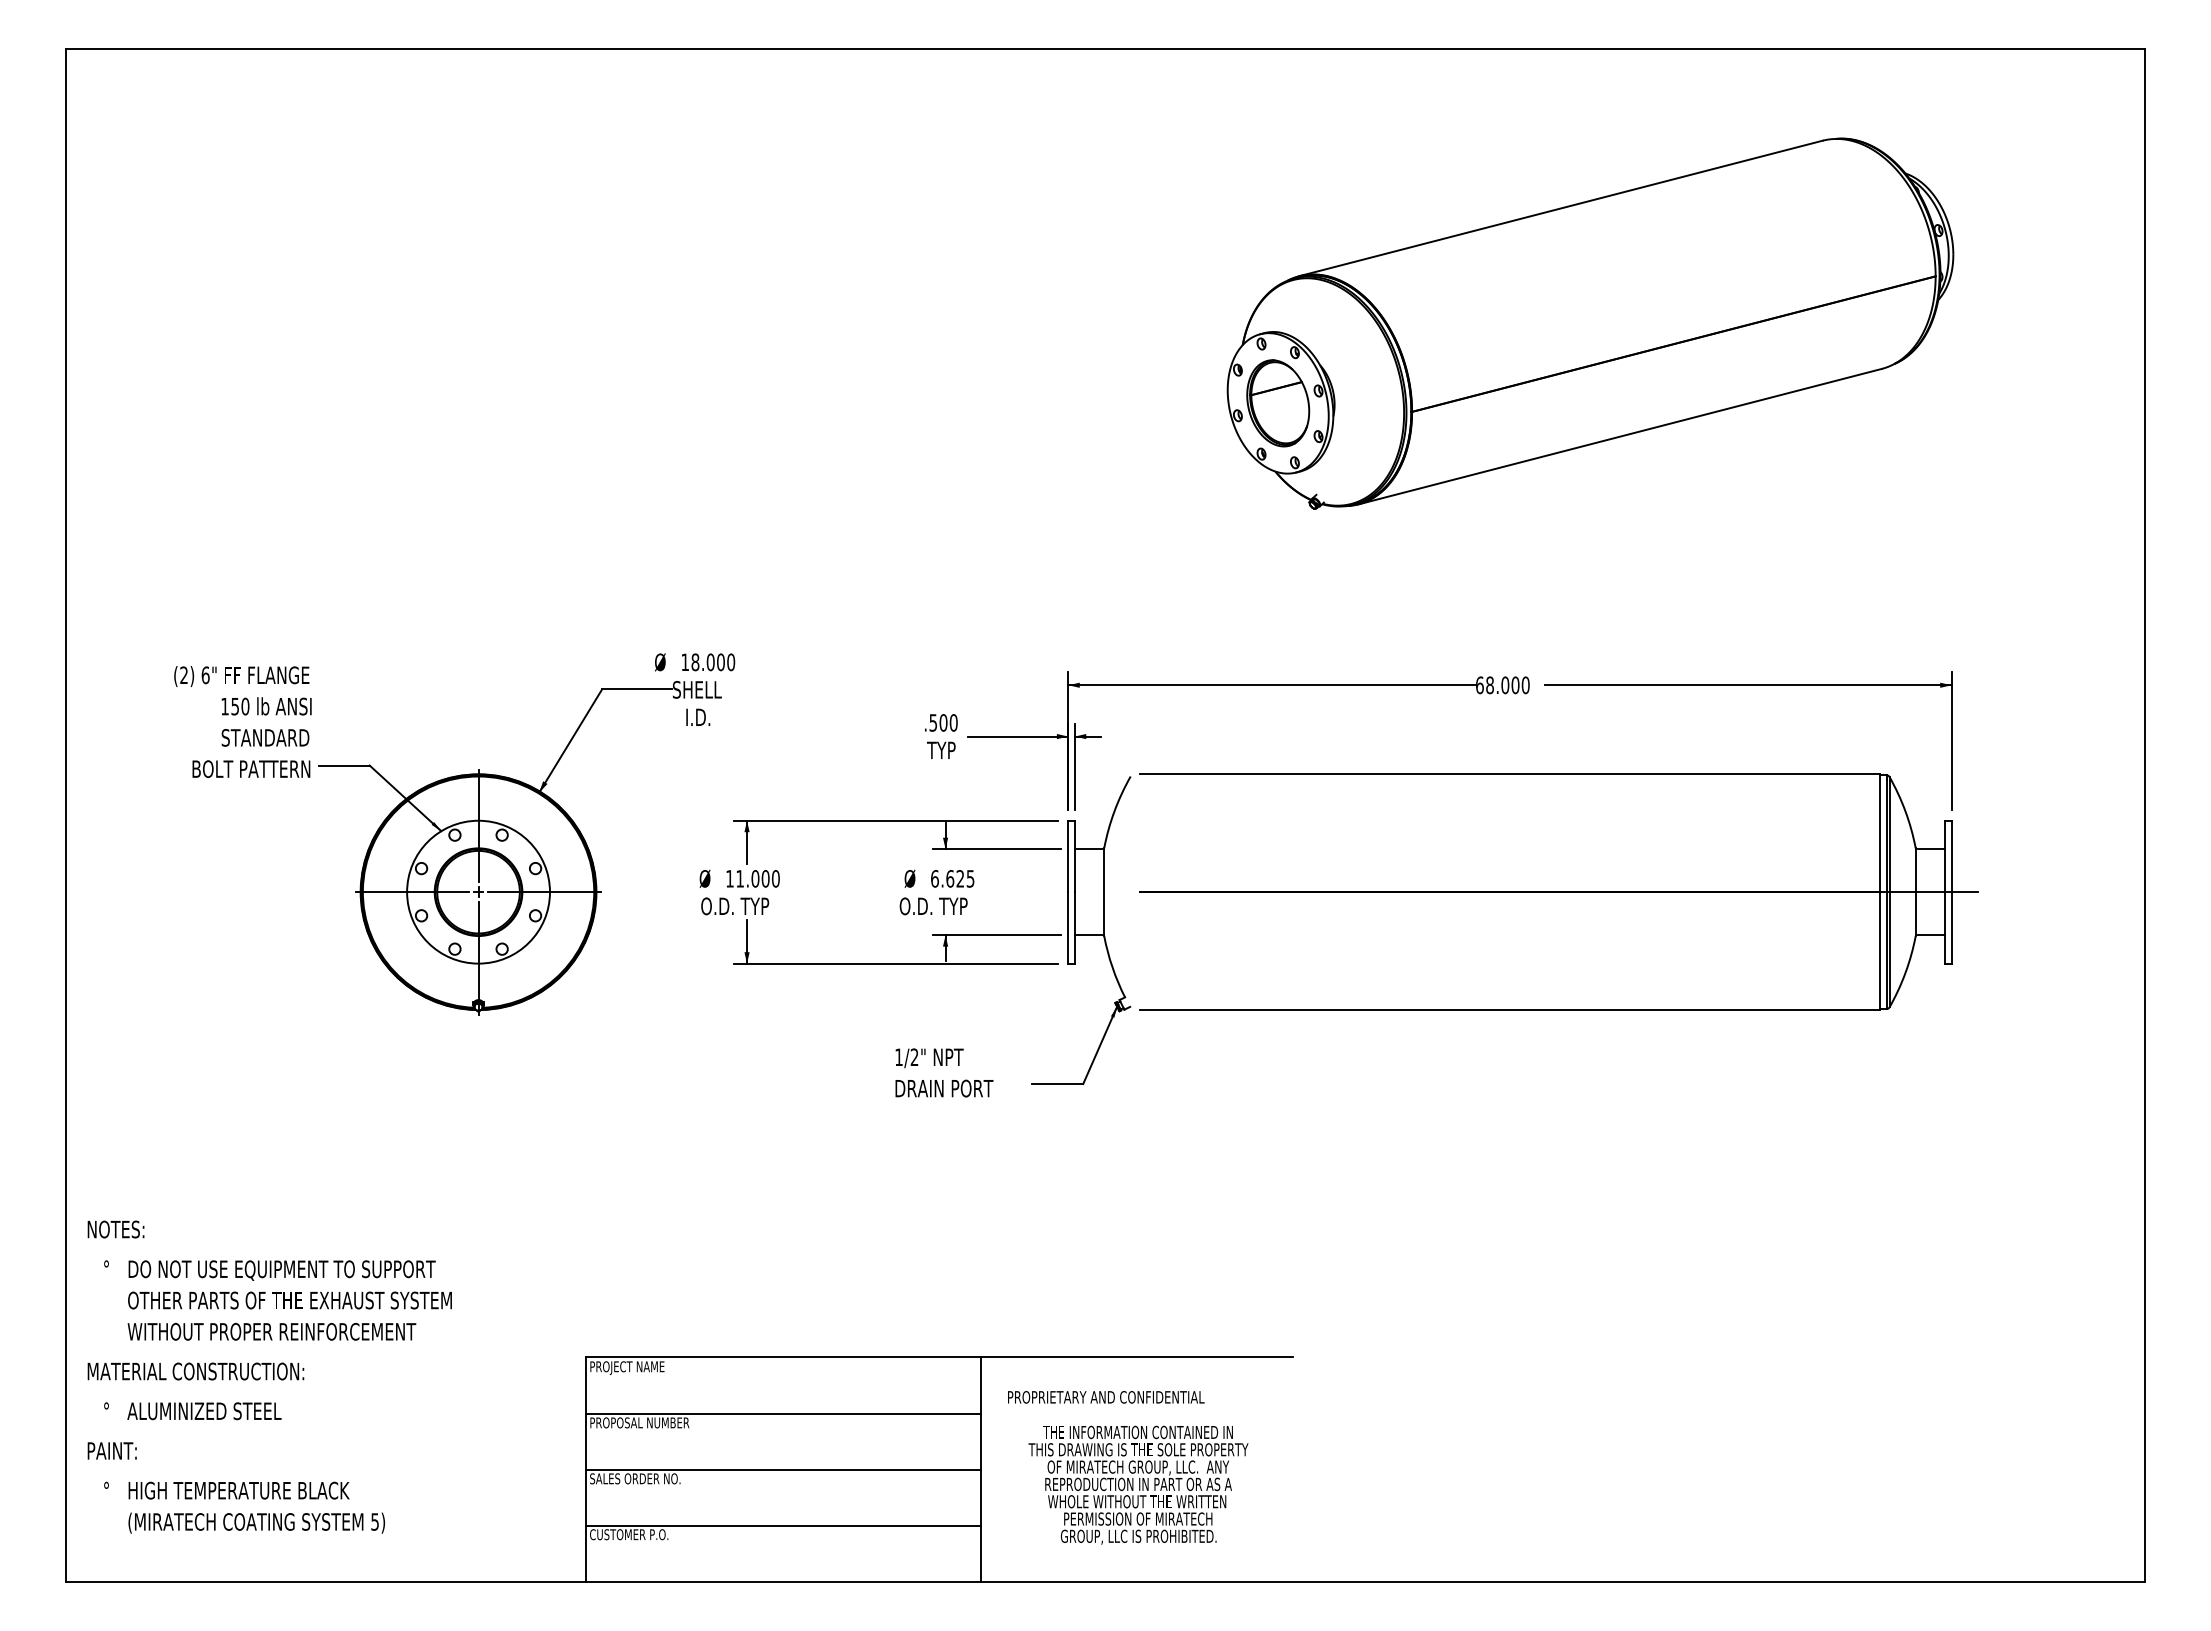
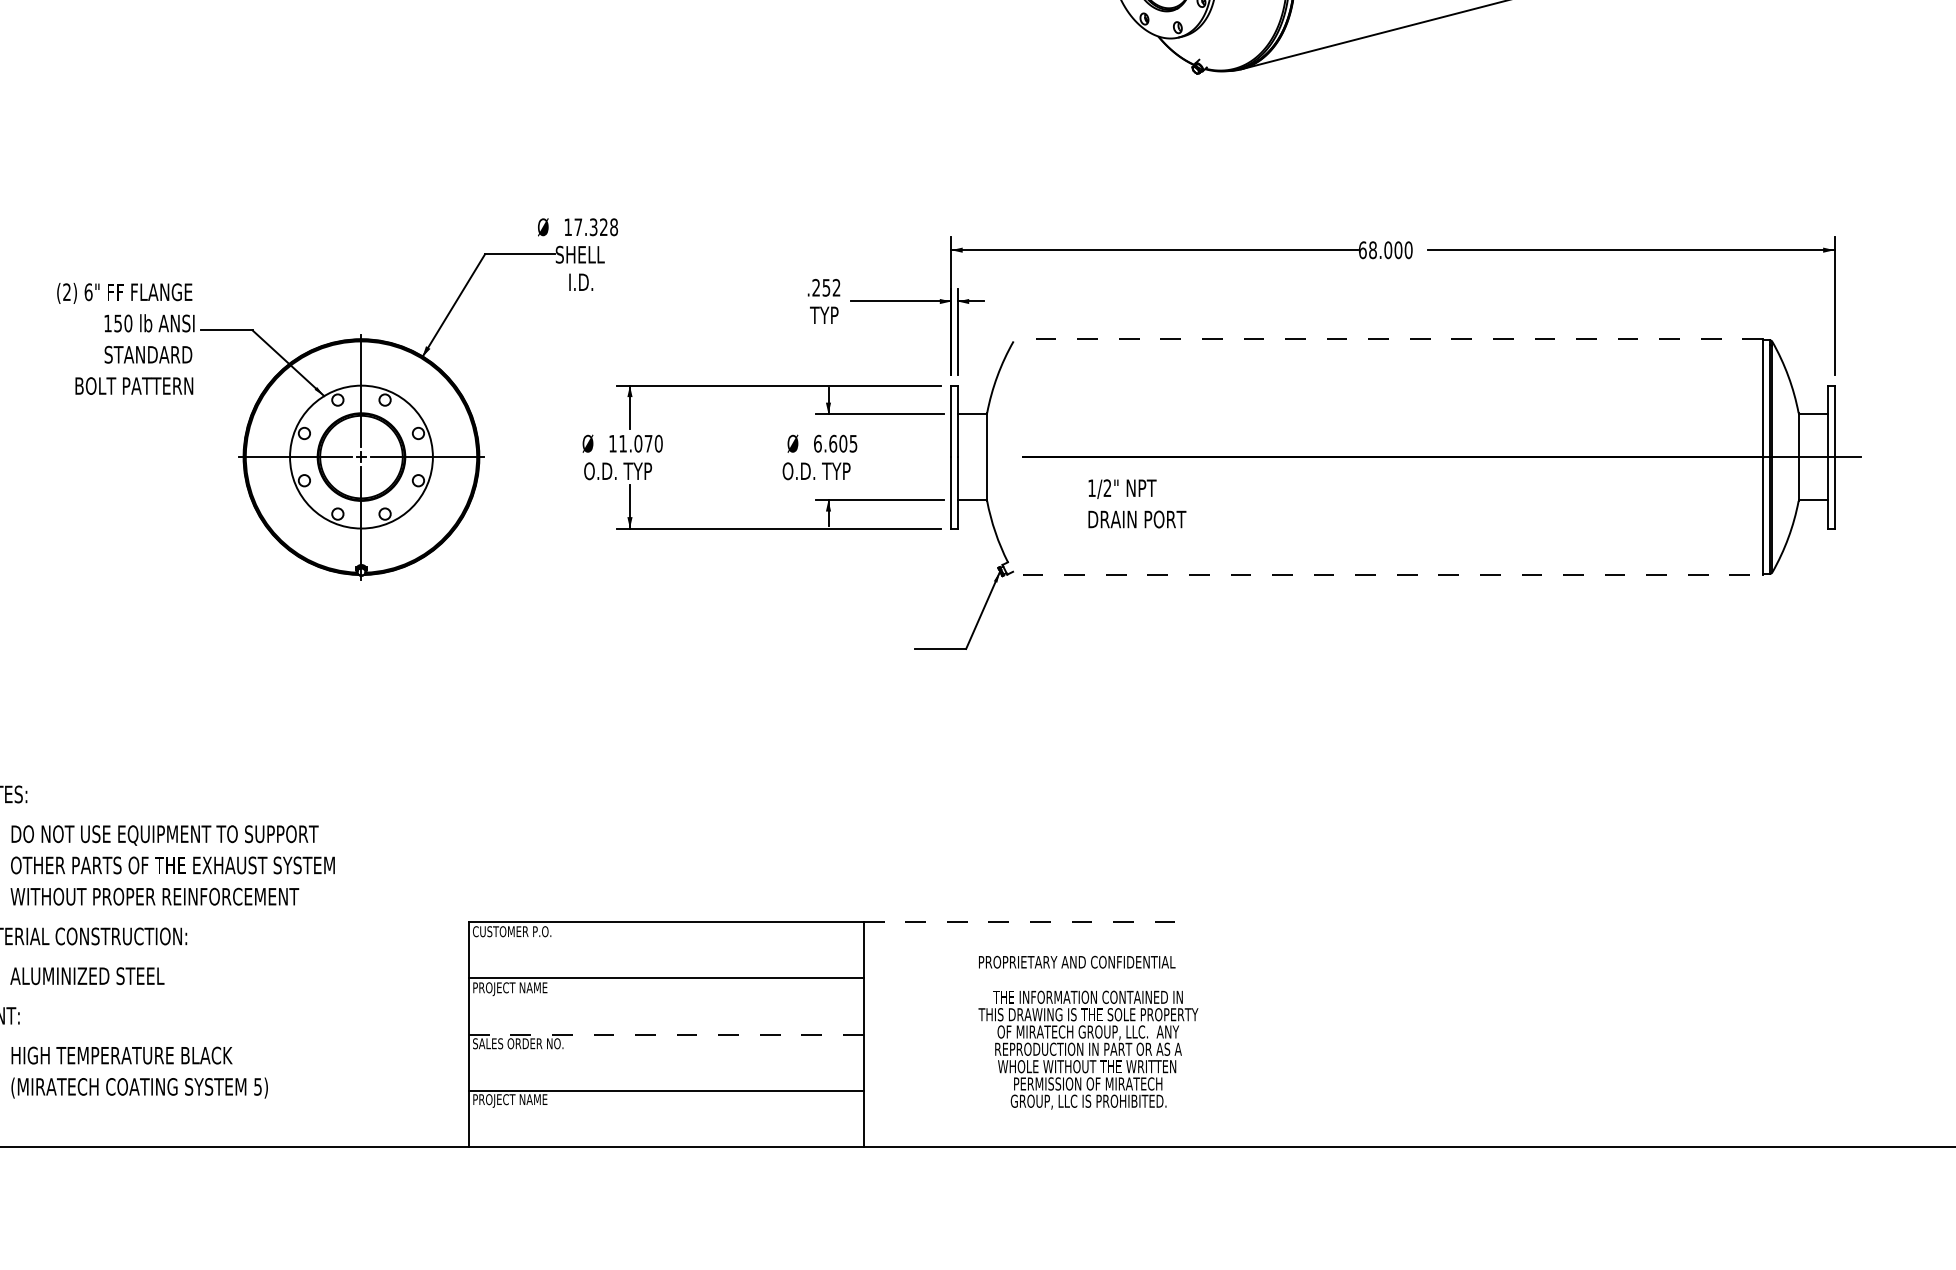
text: (713, 662) -> (596, 227), 18.000 -> 17.328
text: (242, 722) -> (125, 339), moved
text: (943, 722) -> (826, 287), .500 -> .252
line: (1509, 774) -> (1392, 339), solid -> dashed
text: (765, 878) -> (648, 443), 11.000 -> 11.070
text: (960, 878) -> (843, 443), 6.625 -> 6.605
line: (1510, 1010) -> (1393, 575), solid -> dashed
text: (944, 1072) -> (1137, 503), moved
line: (1136, 1357) -> (1019, 922), solid -> dashed
text: (629, 1368) -> (512, 933), PROJECT NAME -> CUSTOMER P.O.
text: (1106, 1397) -> (1077, 962), moved
text: (649, 1424) -> (532, 989), PROPOSAL NUMBER -> PROJECT NAME
line: (782, 1469) -> (665, 1034), solid -> dashed
text: (1138, 1484) -> (1088, 1049), moved
text: (629, 1535) -> (512, 1100), CUSTOMER P.O. -> PROJECT NAME

